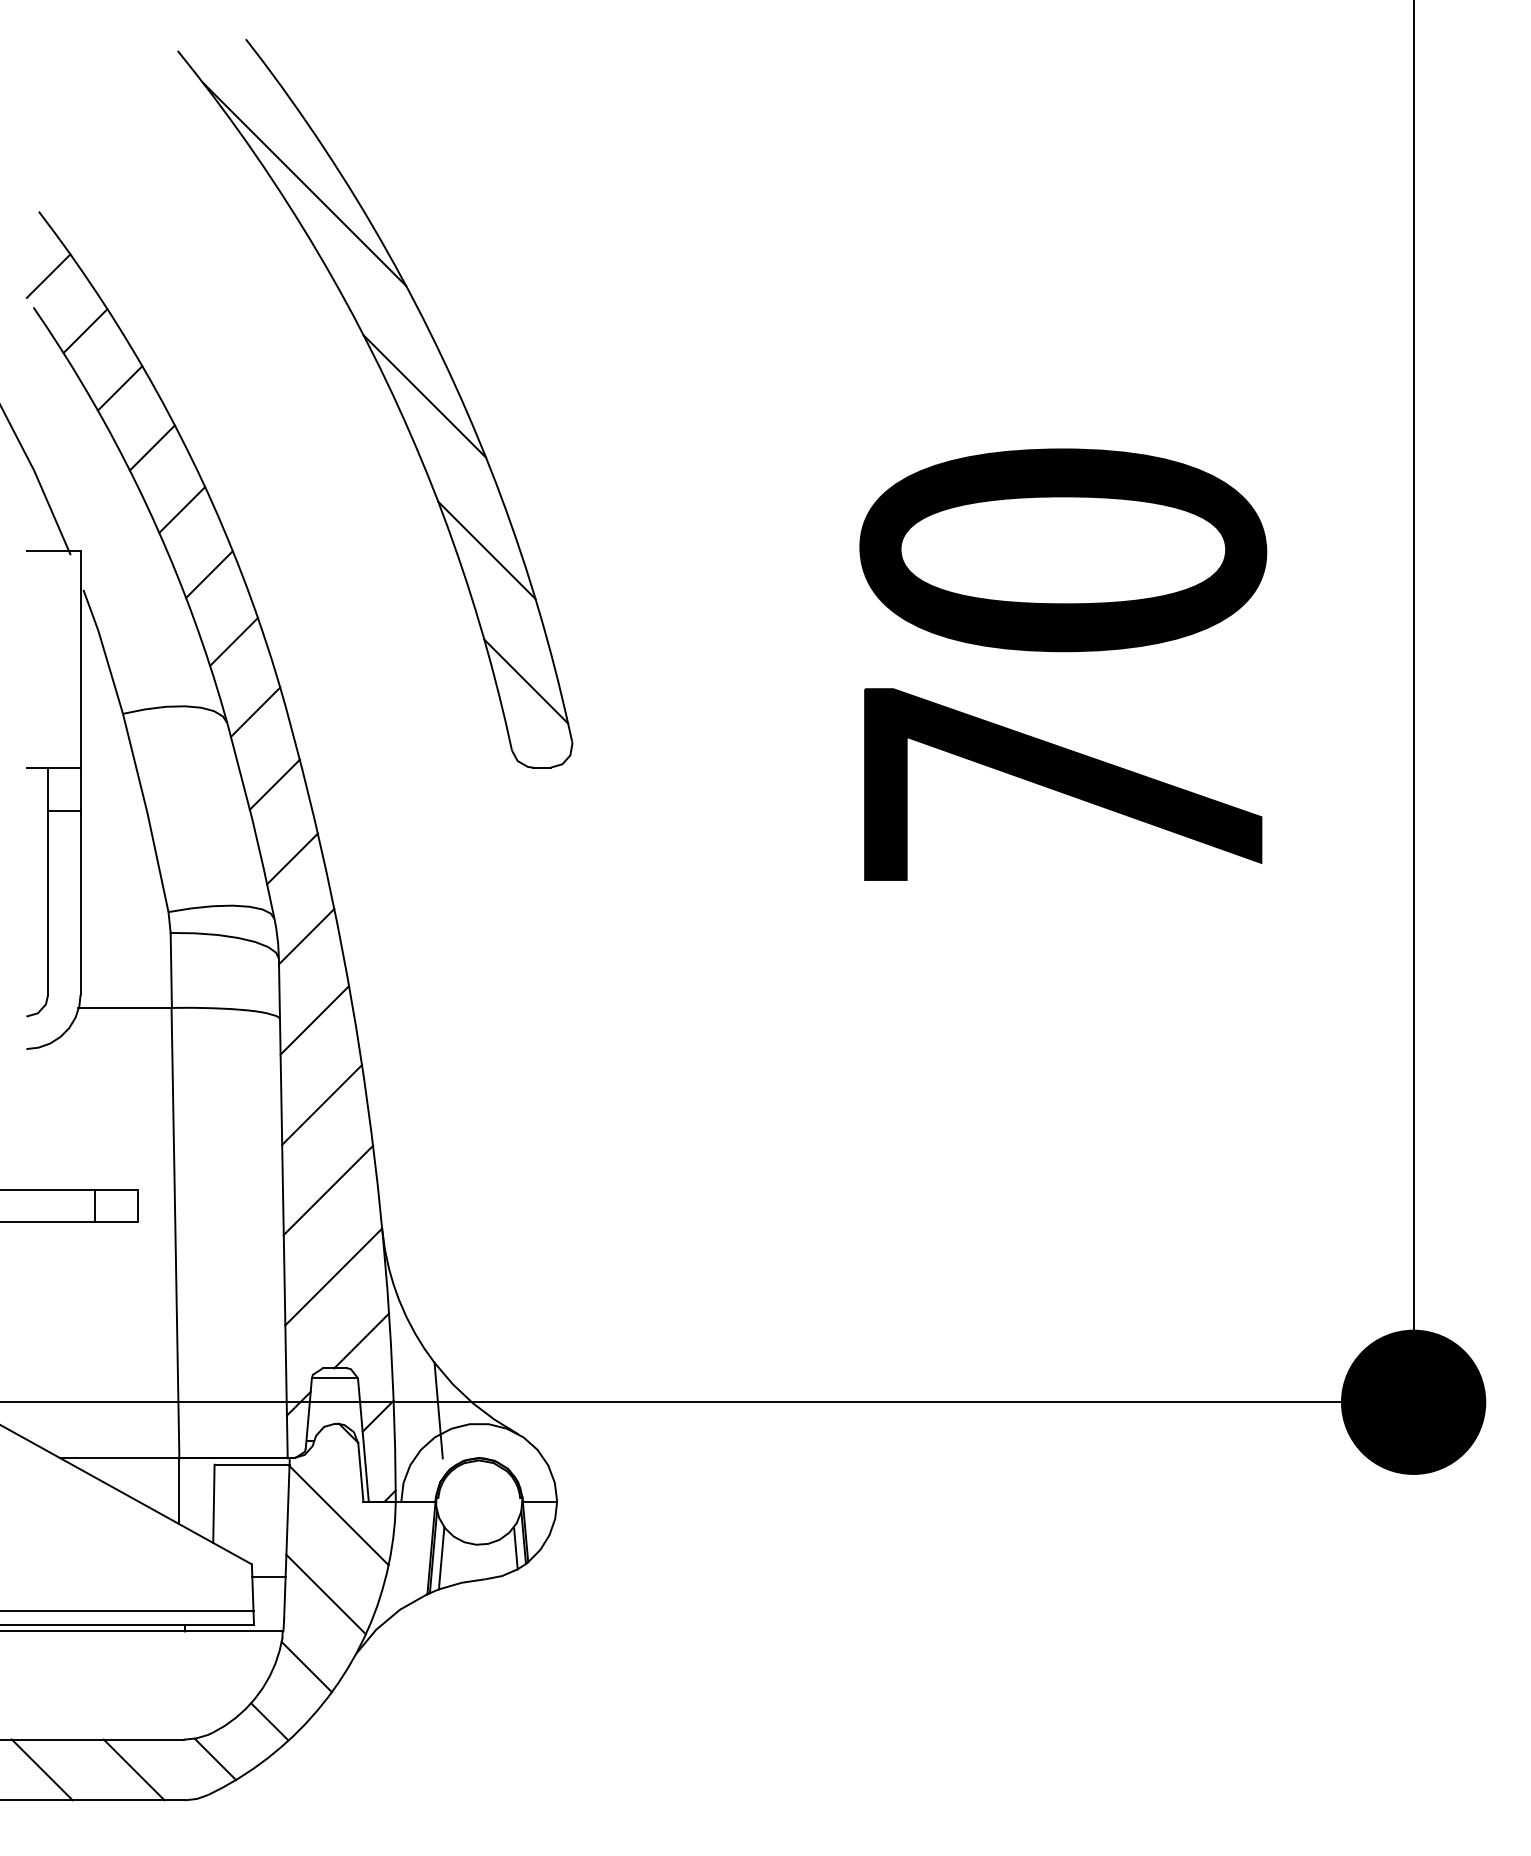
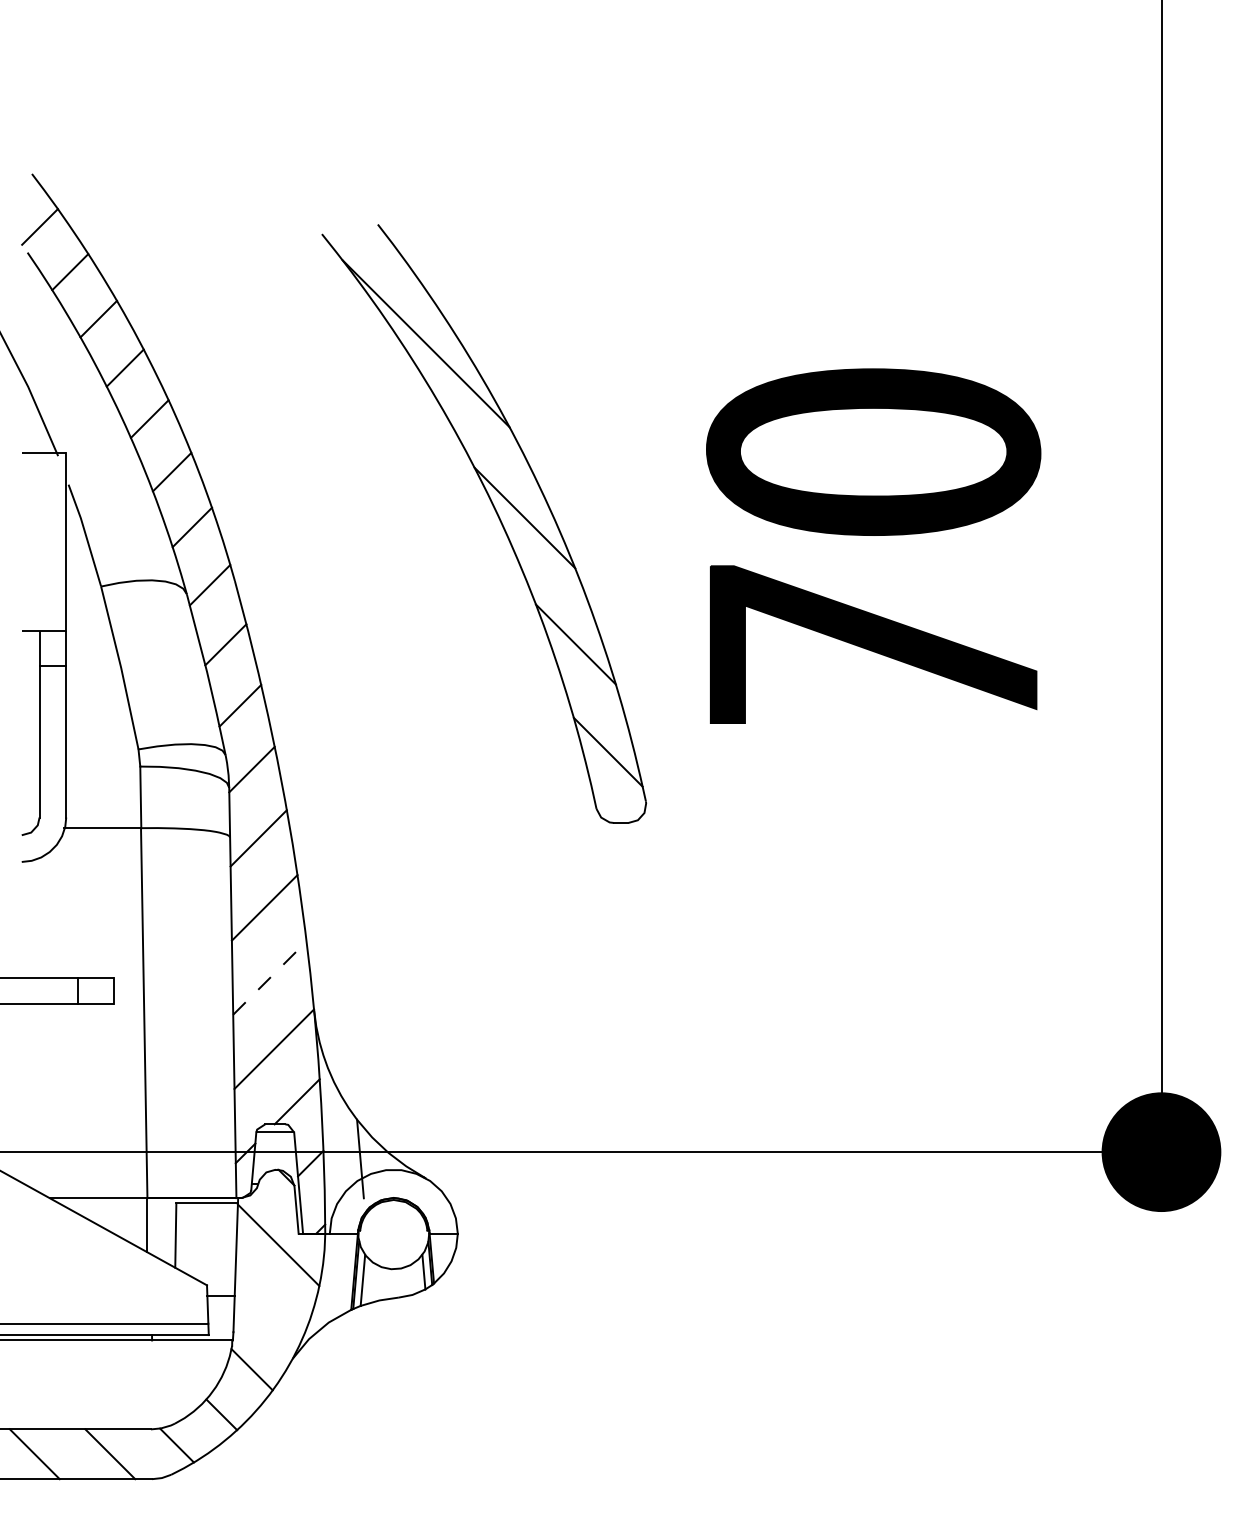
part: (391, 394) -> (497, 516), moved
line: (328, 1190) -> (269, 978), solid -> dashed
line: (325, 1594) -> (267, 1310), removed

